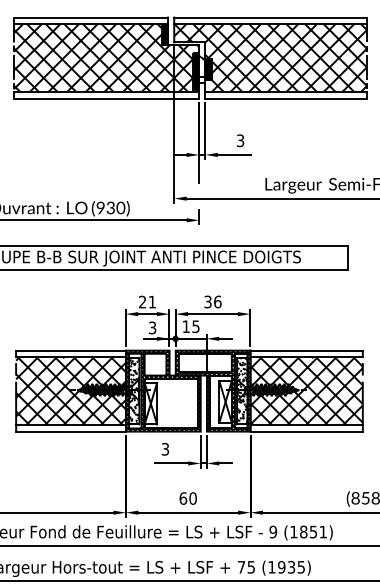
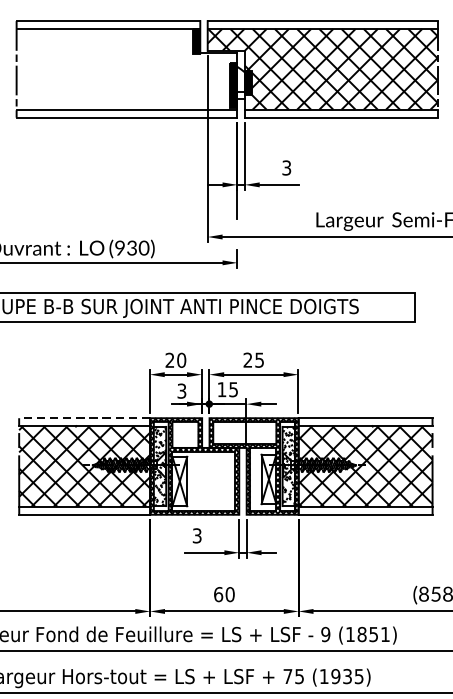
hatch: (106, 57) -> (126, 68), removed
text: (152, 301) -> (181, 359), 21 -> 20
text: (212, 301) -> (253, 359), 36 -> 25
line: (71, 350) -> (85, 418), solid -> dashed

